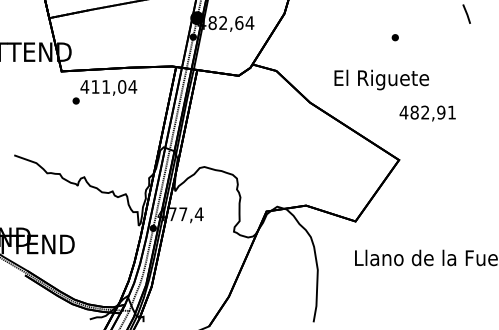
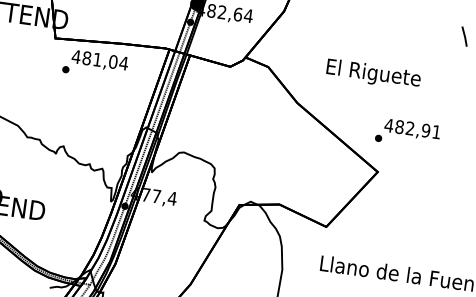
part: (394, 37) -> (377, 138), moved
text: (381, 79) -> (373, 73), moved
text: (95, 86) -> (86, 57), 411,04 -> 481,04

